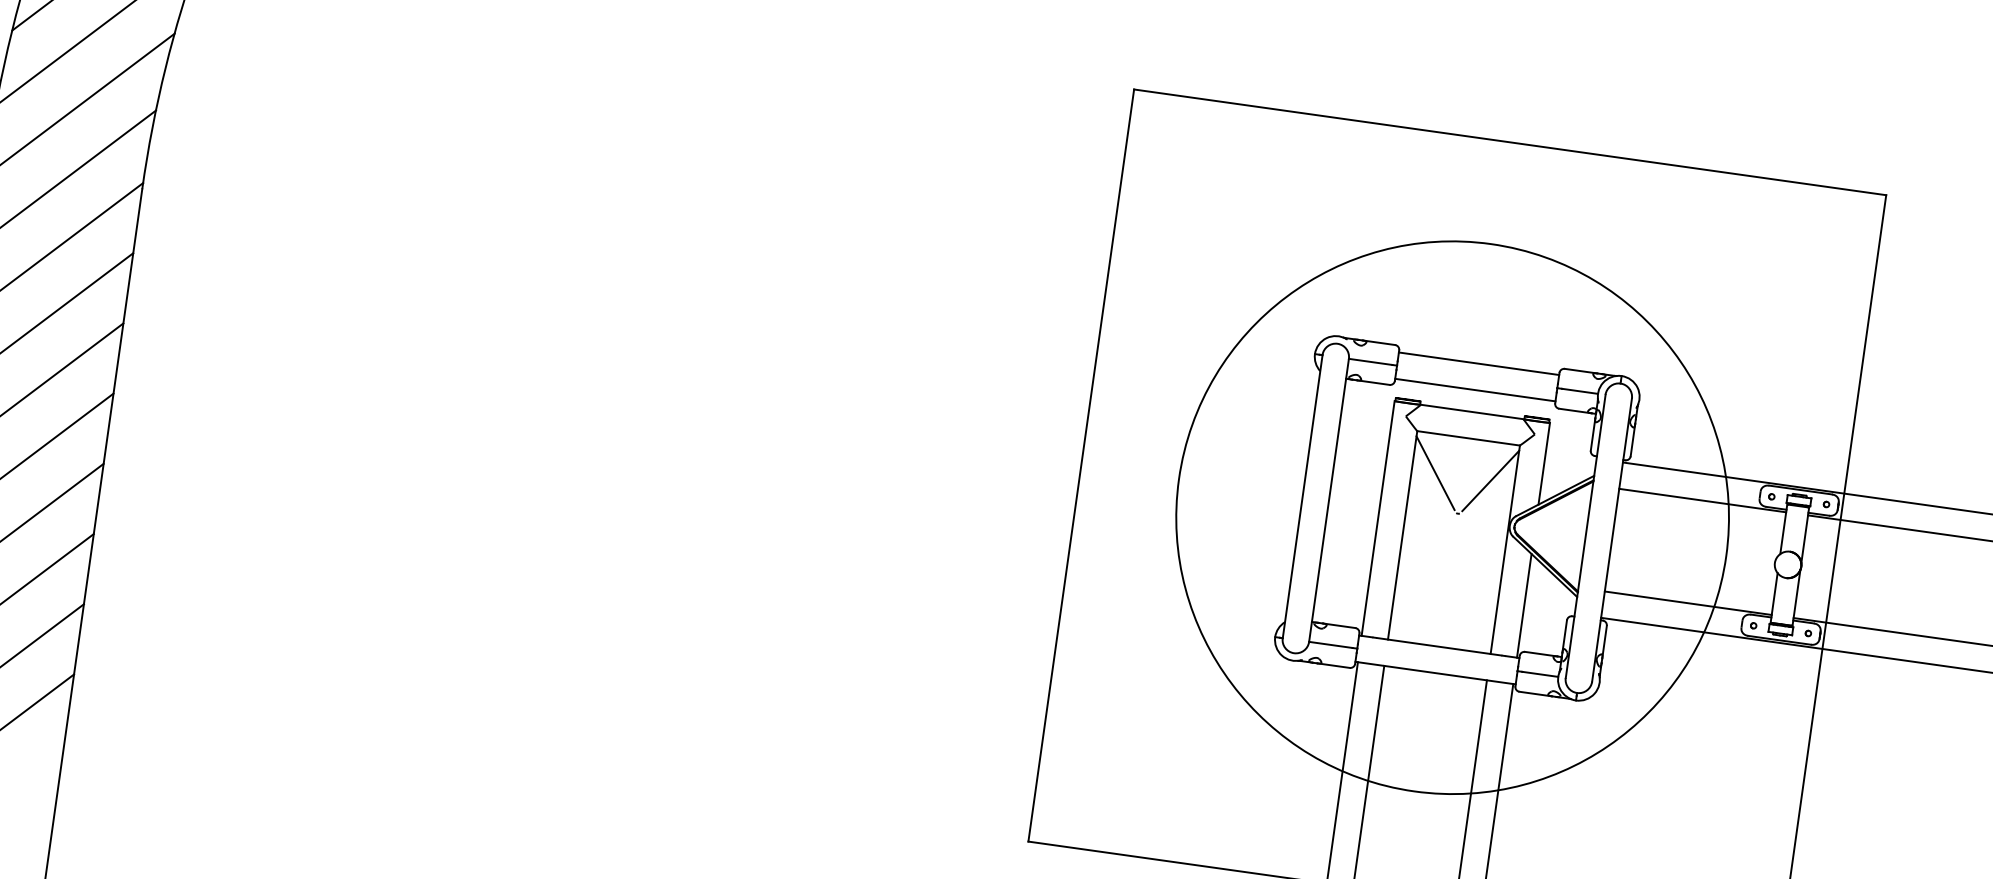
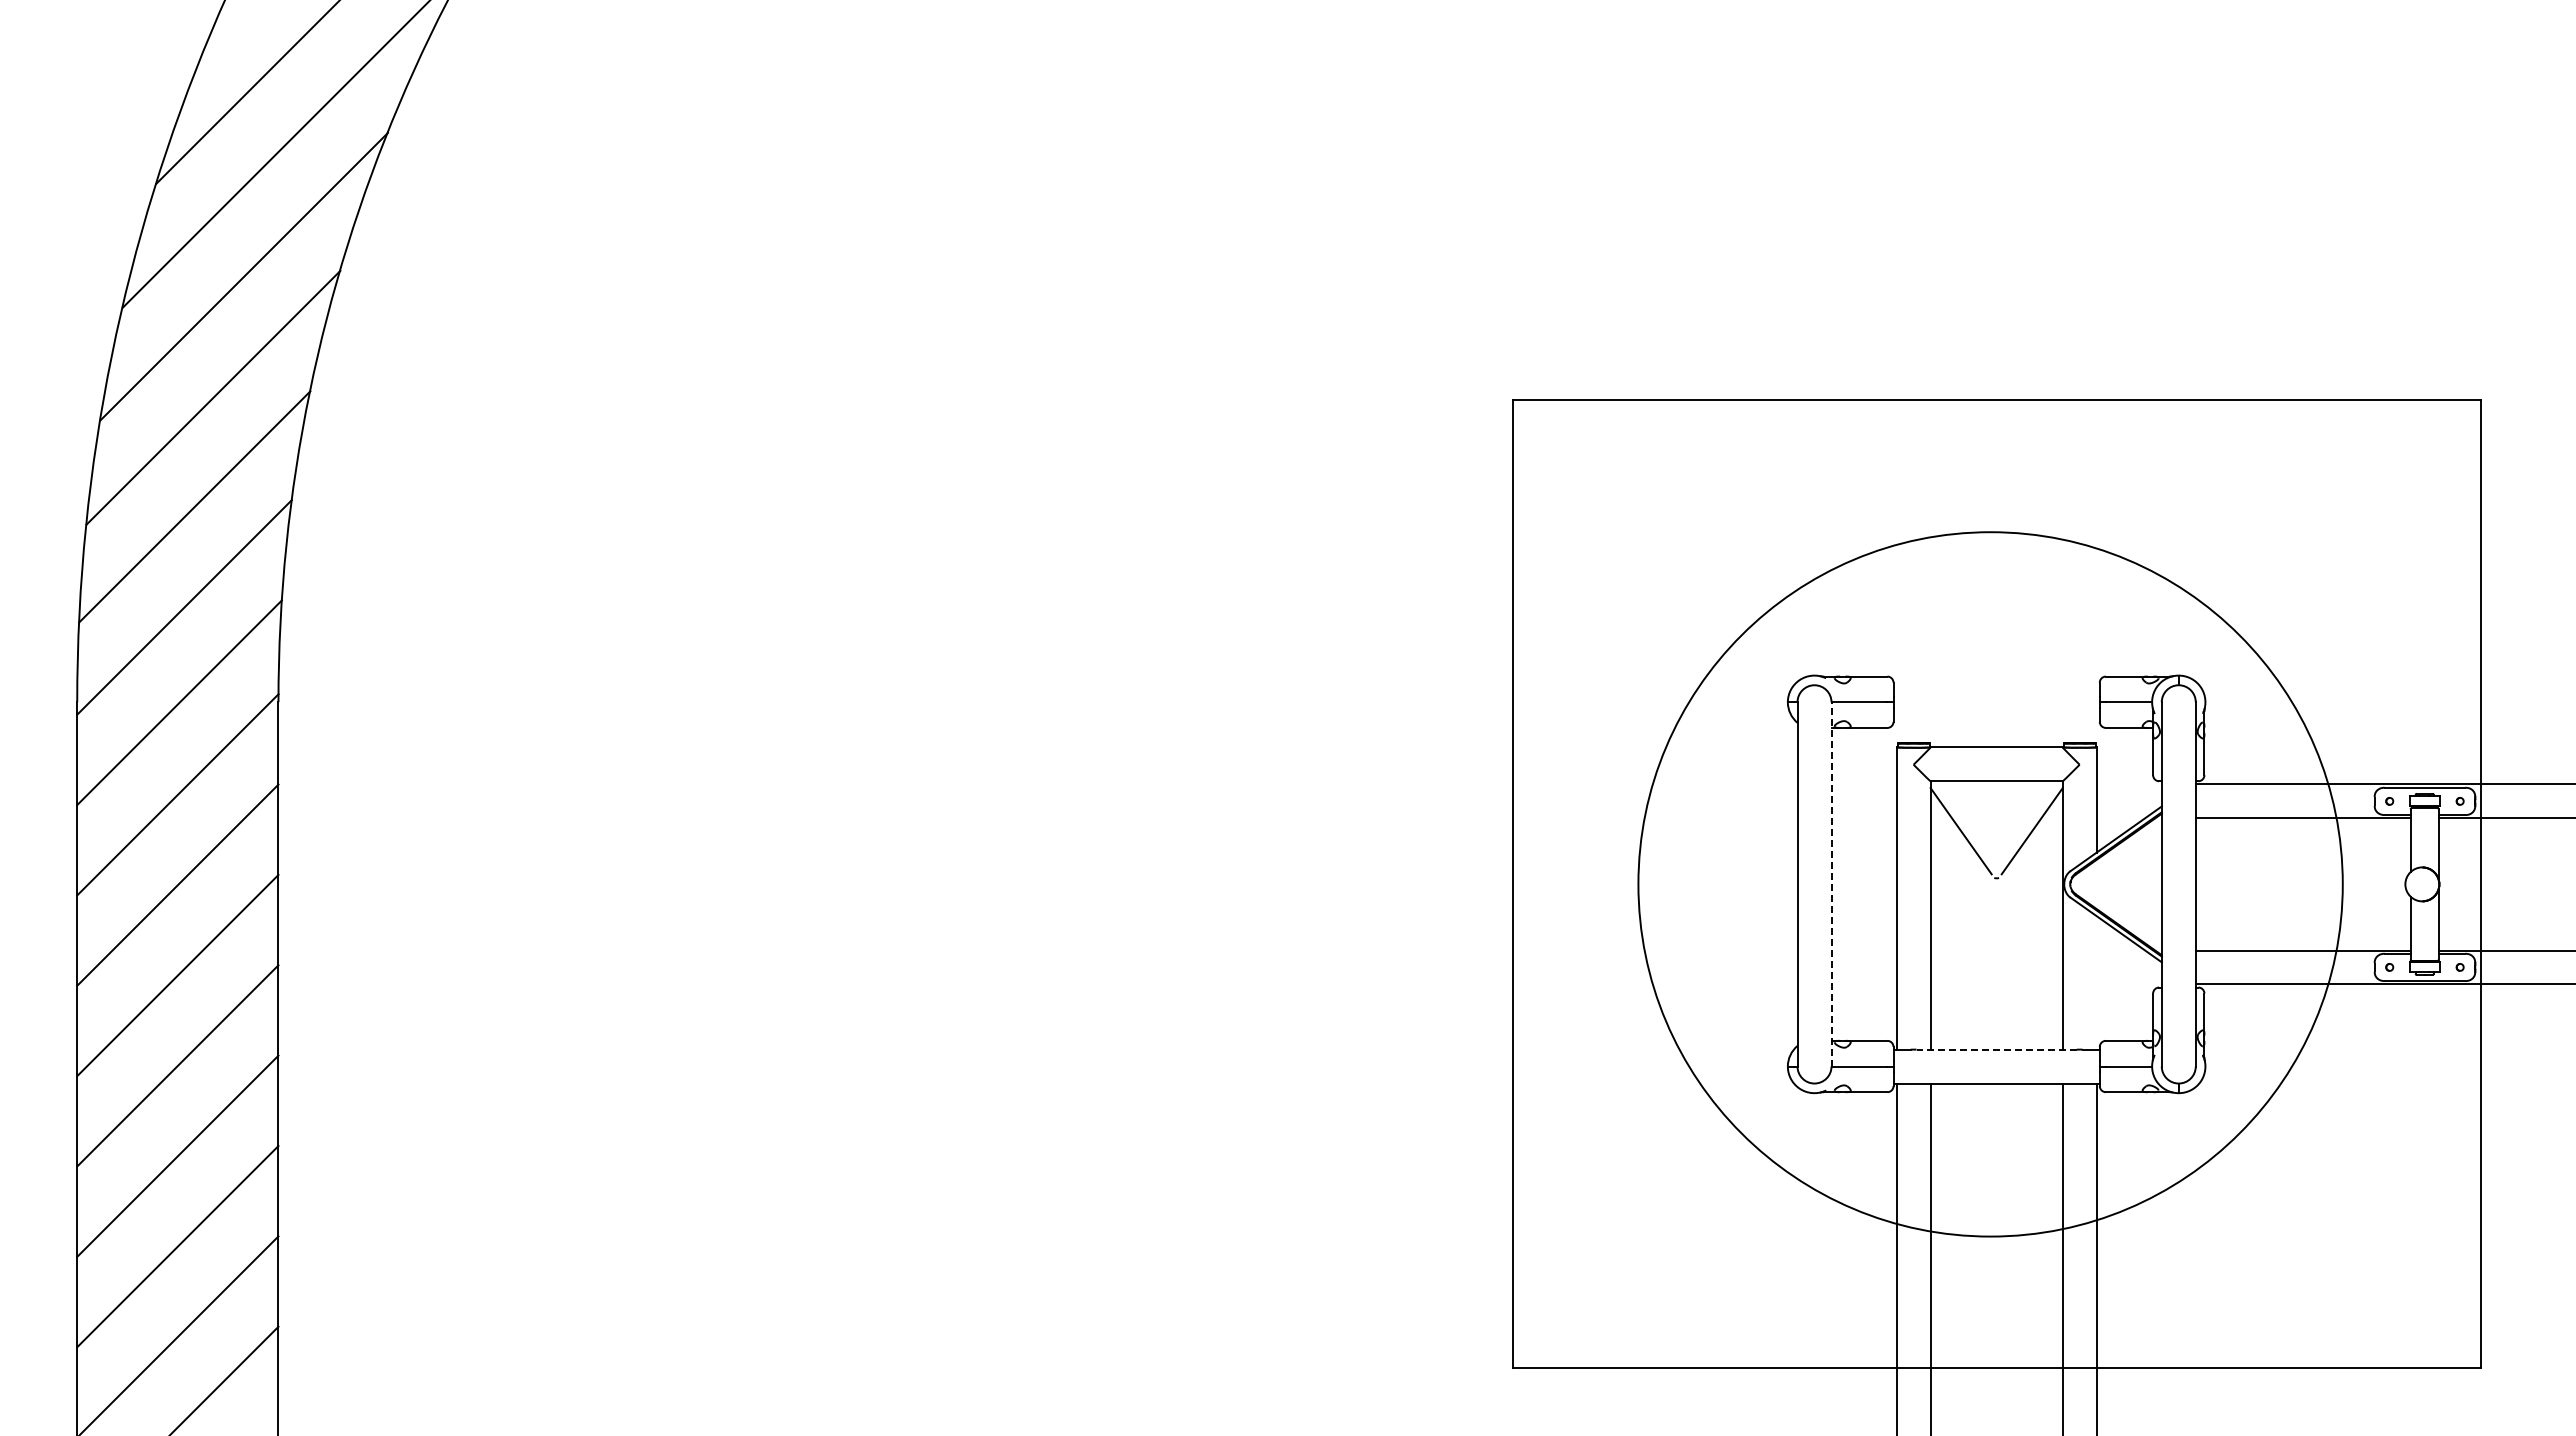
line: (1478, 363) -> (1996, 685), removed
line: (1475, 390) -> (1996, 719), removed
line: (1329, 499) -> (1831, 883), solid -> dashed
line: (1524, 605) -> (2096, 982), removed
line: (1439, 646) -> (1996, 1049), solid -> dashed

